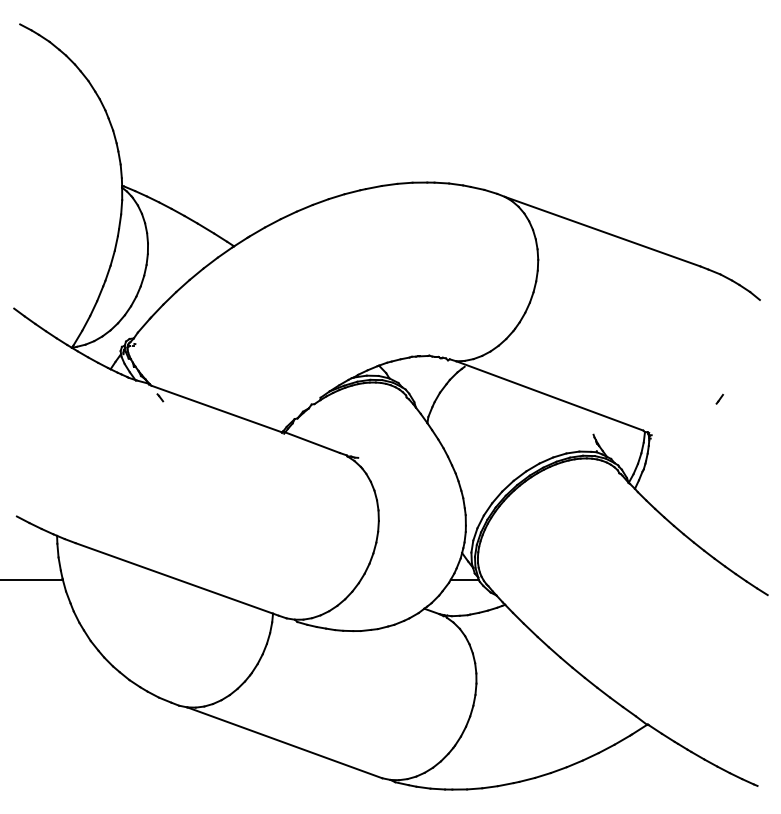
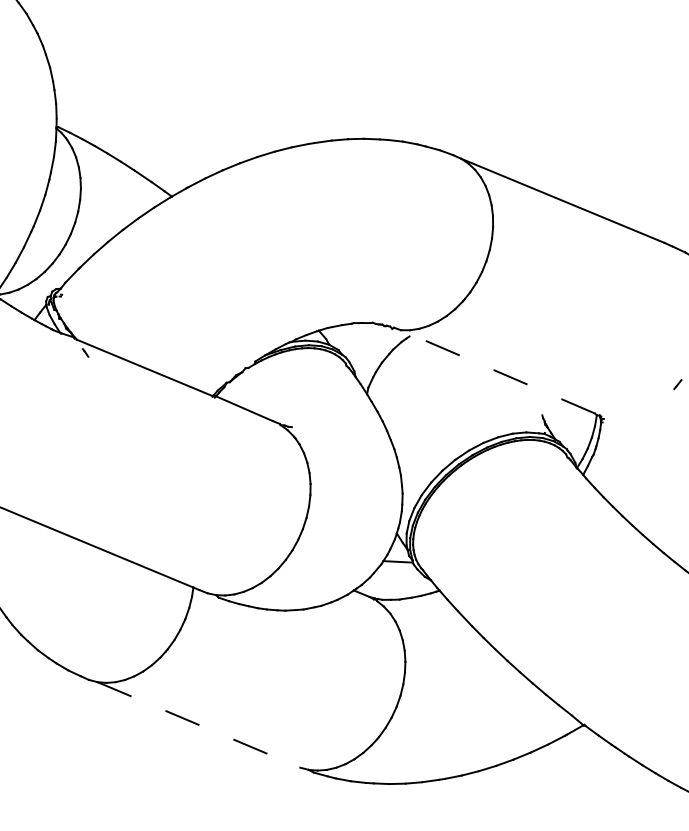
line: (549, 395) -> (497, 371), solid -> dashed
line: (284, 742) -> (198, 724), solid -> dashed

